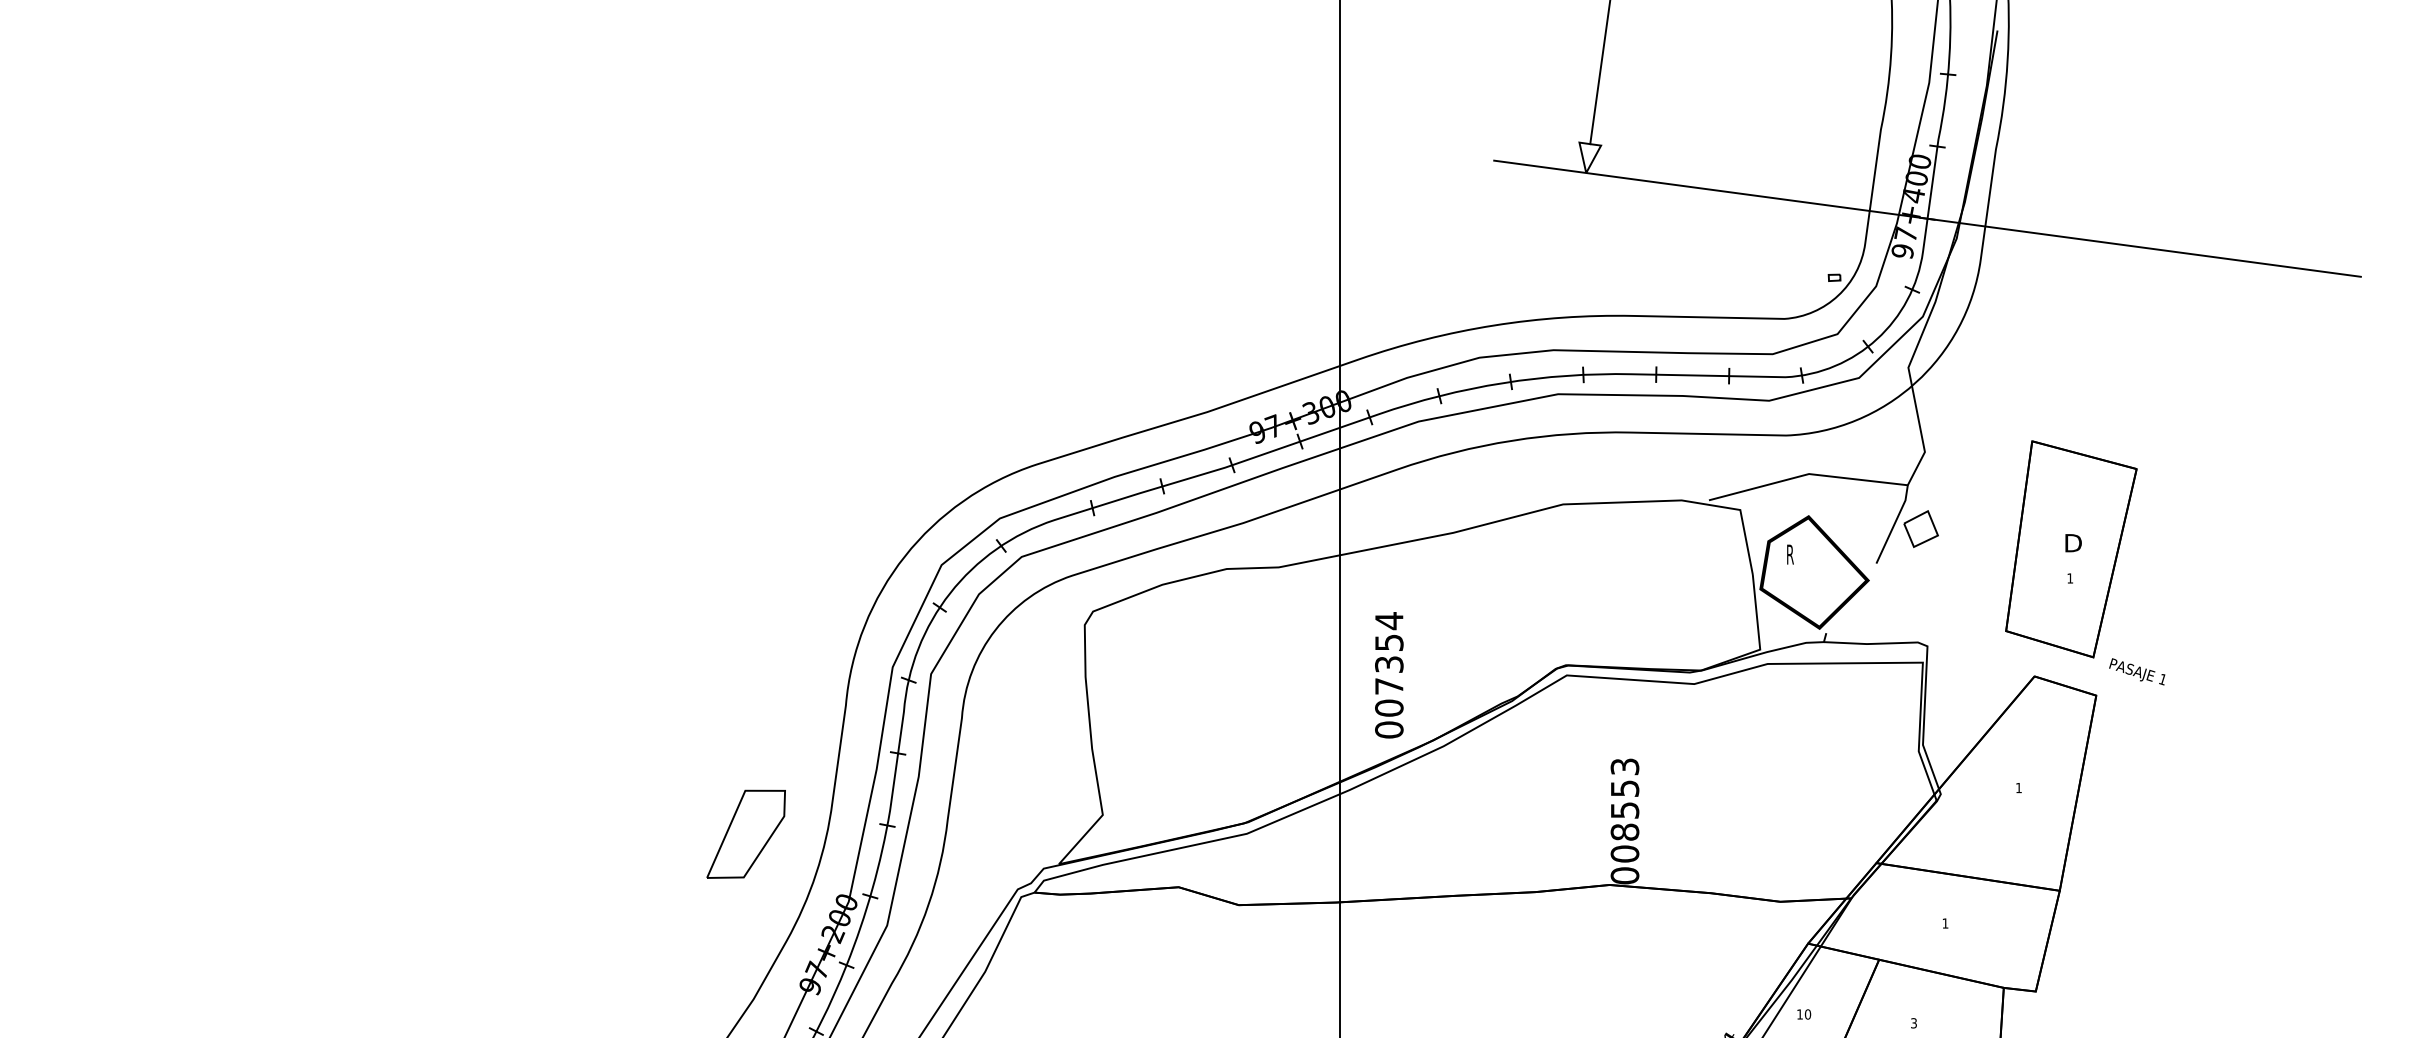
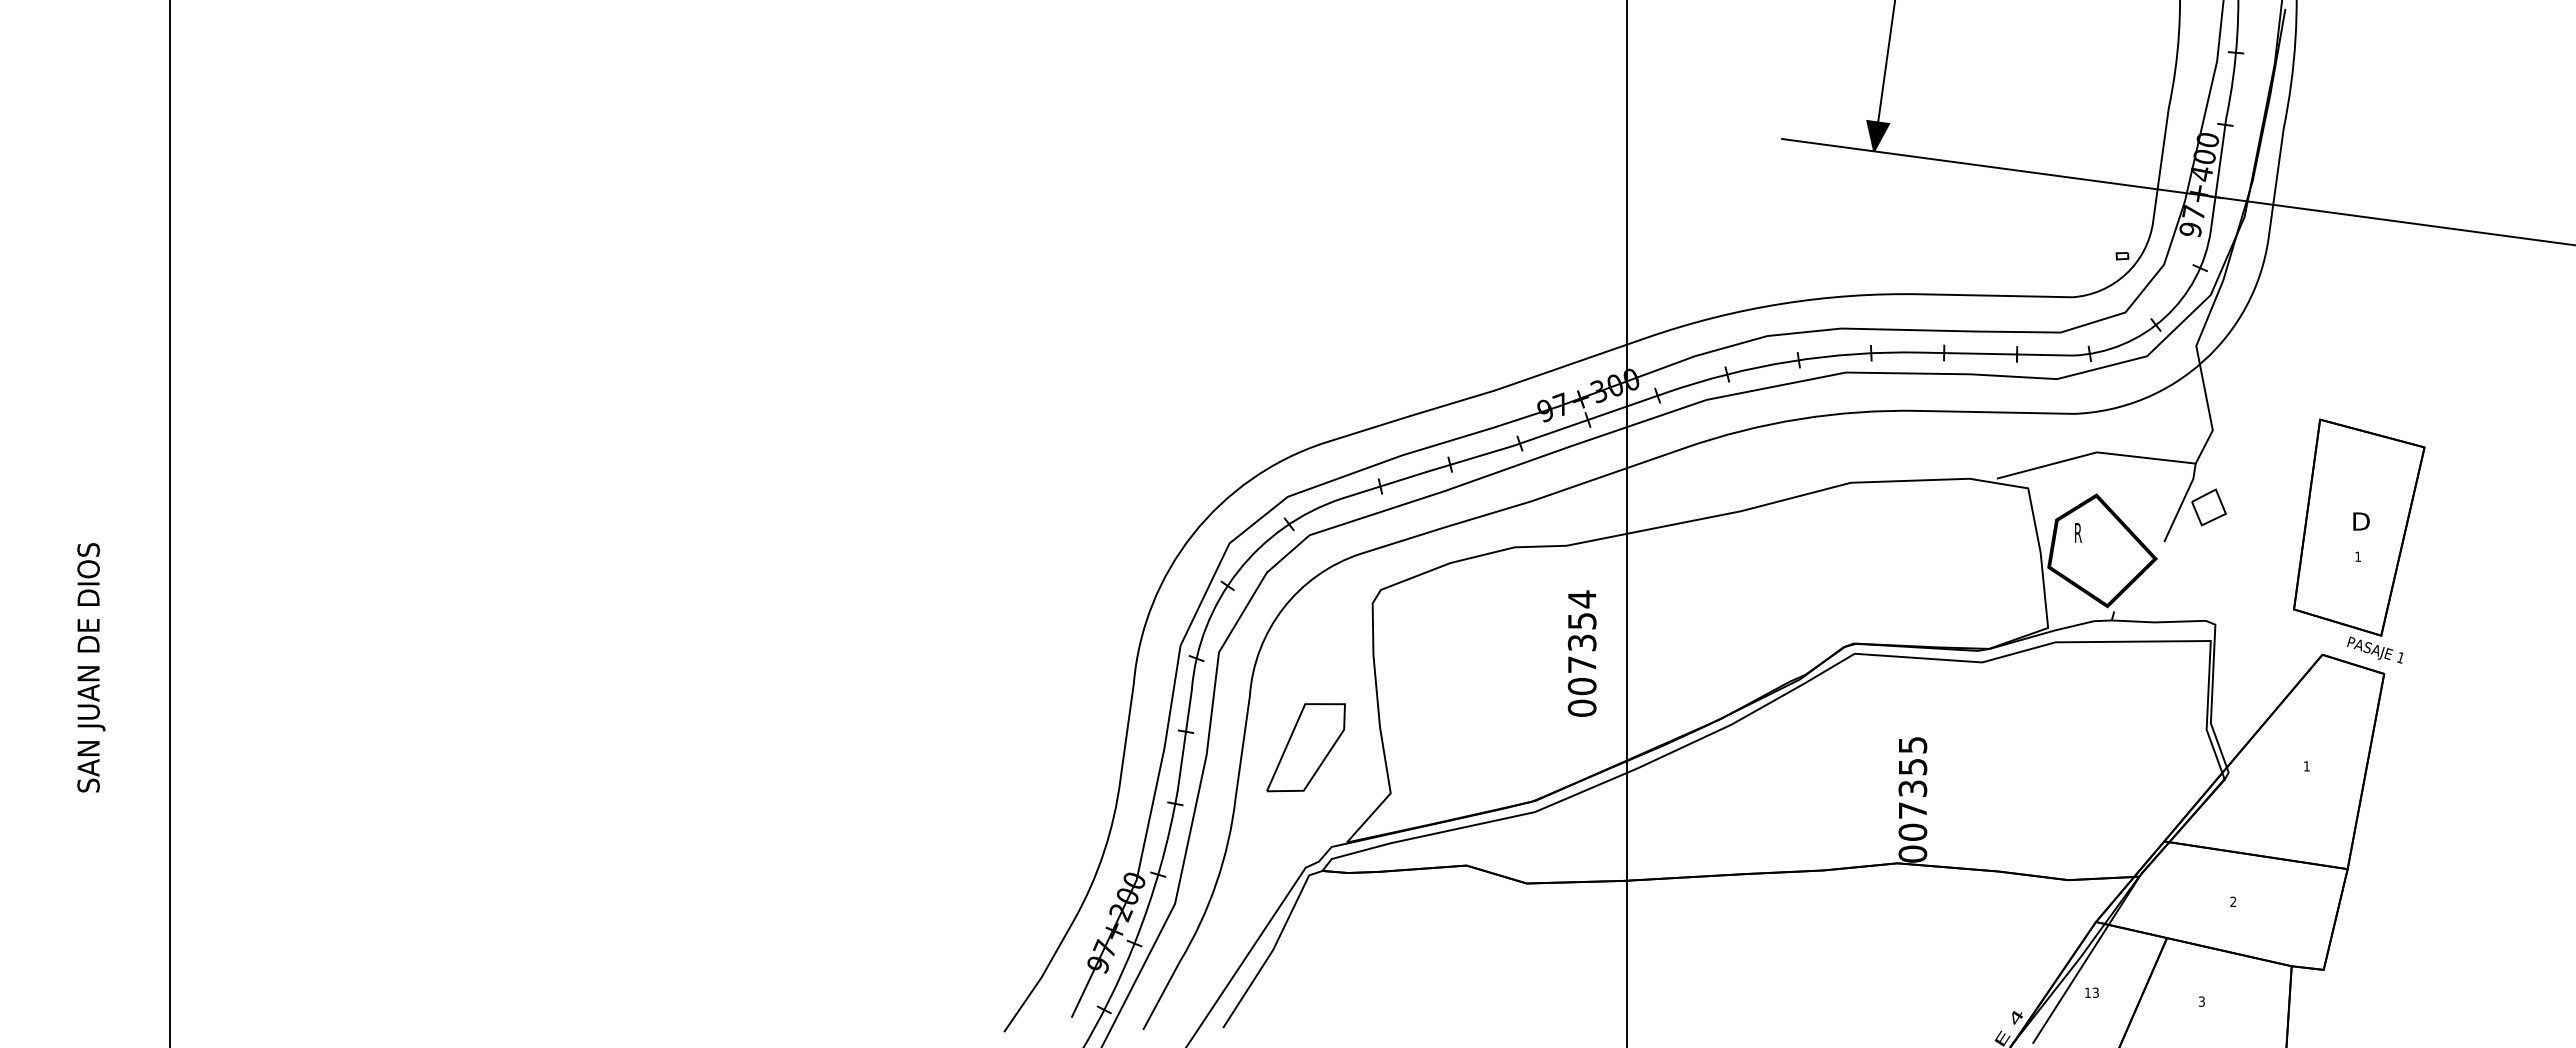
fill: (1590, 157) -> (1878, 135), added
text: (2137, 671) -> (2375, 649), moved
text: (1388, 675) -> (1581, 653), moved
text: (1624, 800) -> (1912, 778), 008553 -> 007355
part: (745, 834) -> (1305, 747), moved
text: (1945, 923) -> (2233, 901), 1 -> 2
text: (1807, 1014) -> (2095, 992), 10 -> 13

